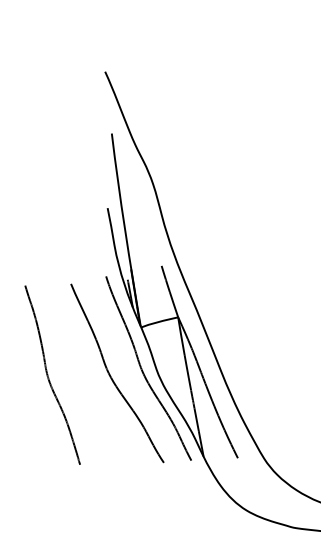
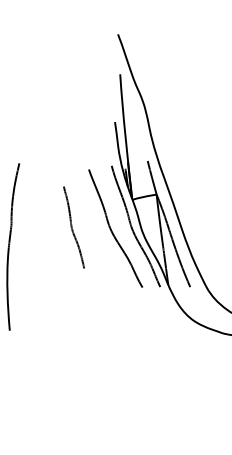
part: (51, 375) -> (73, 227), size x0.7

